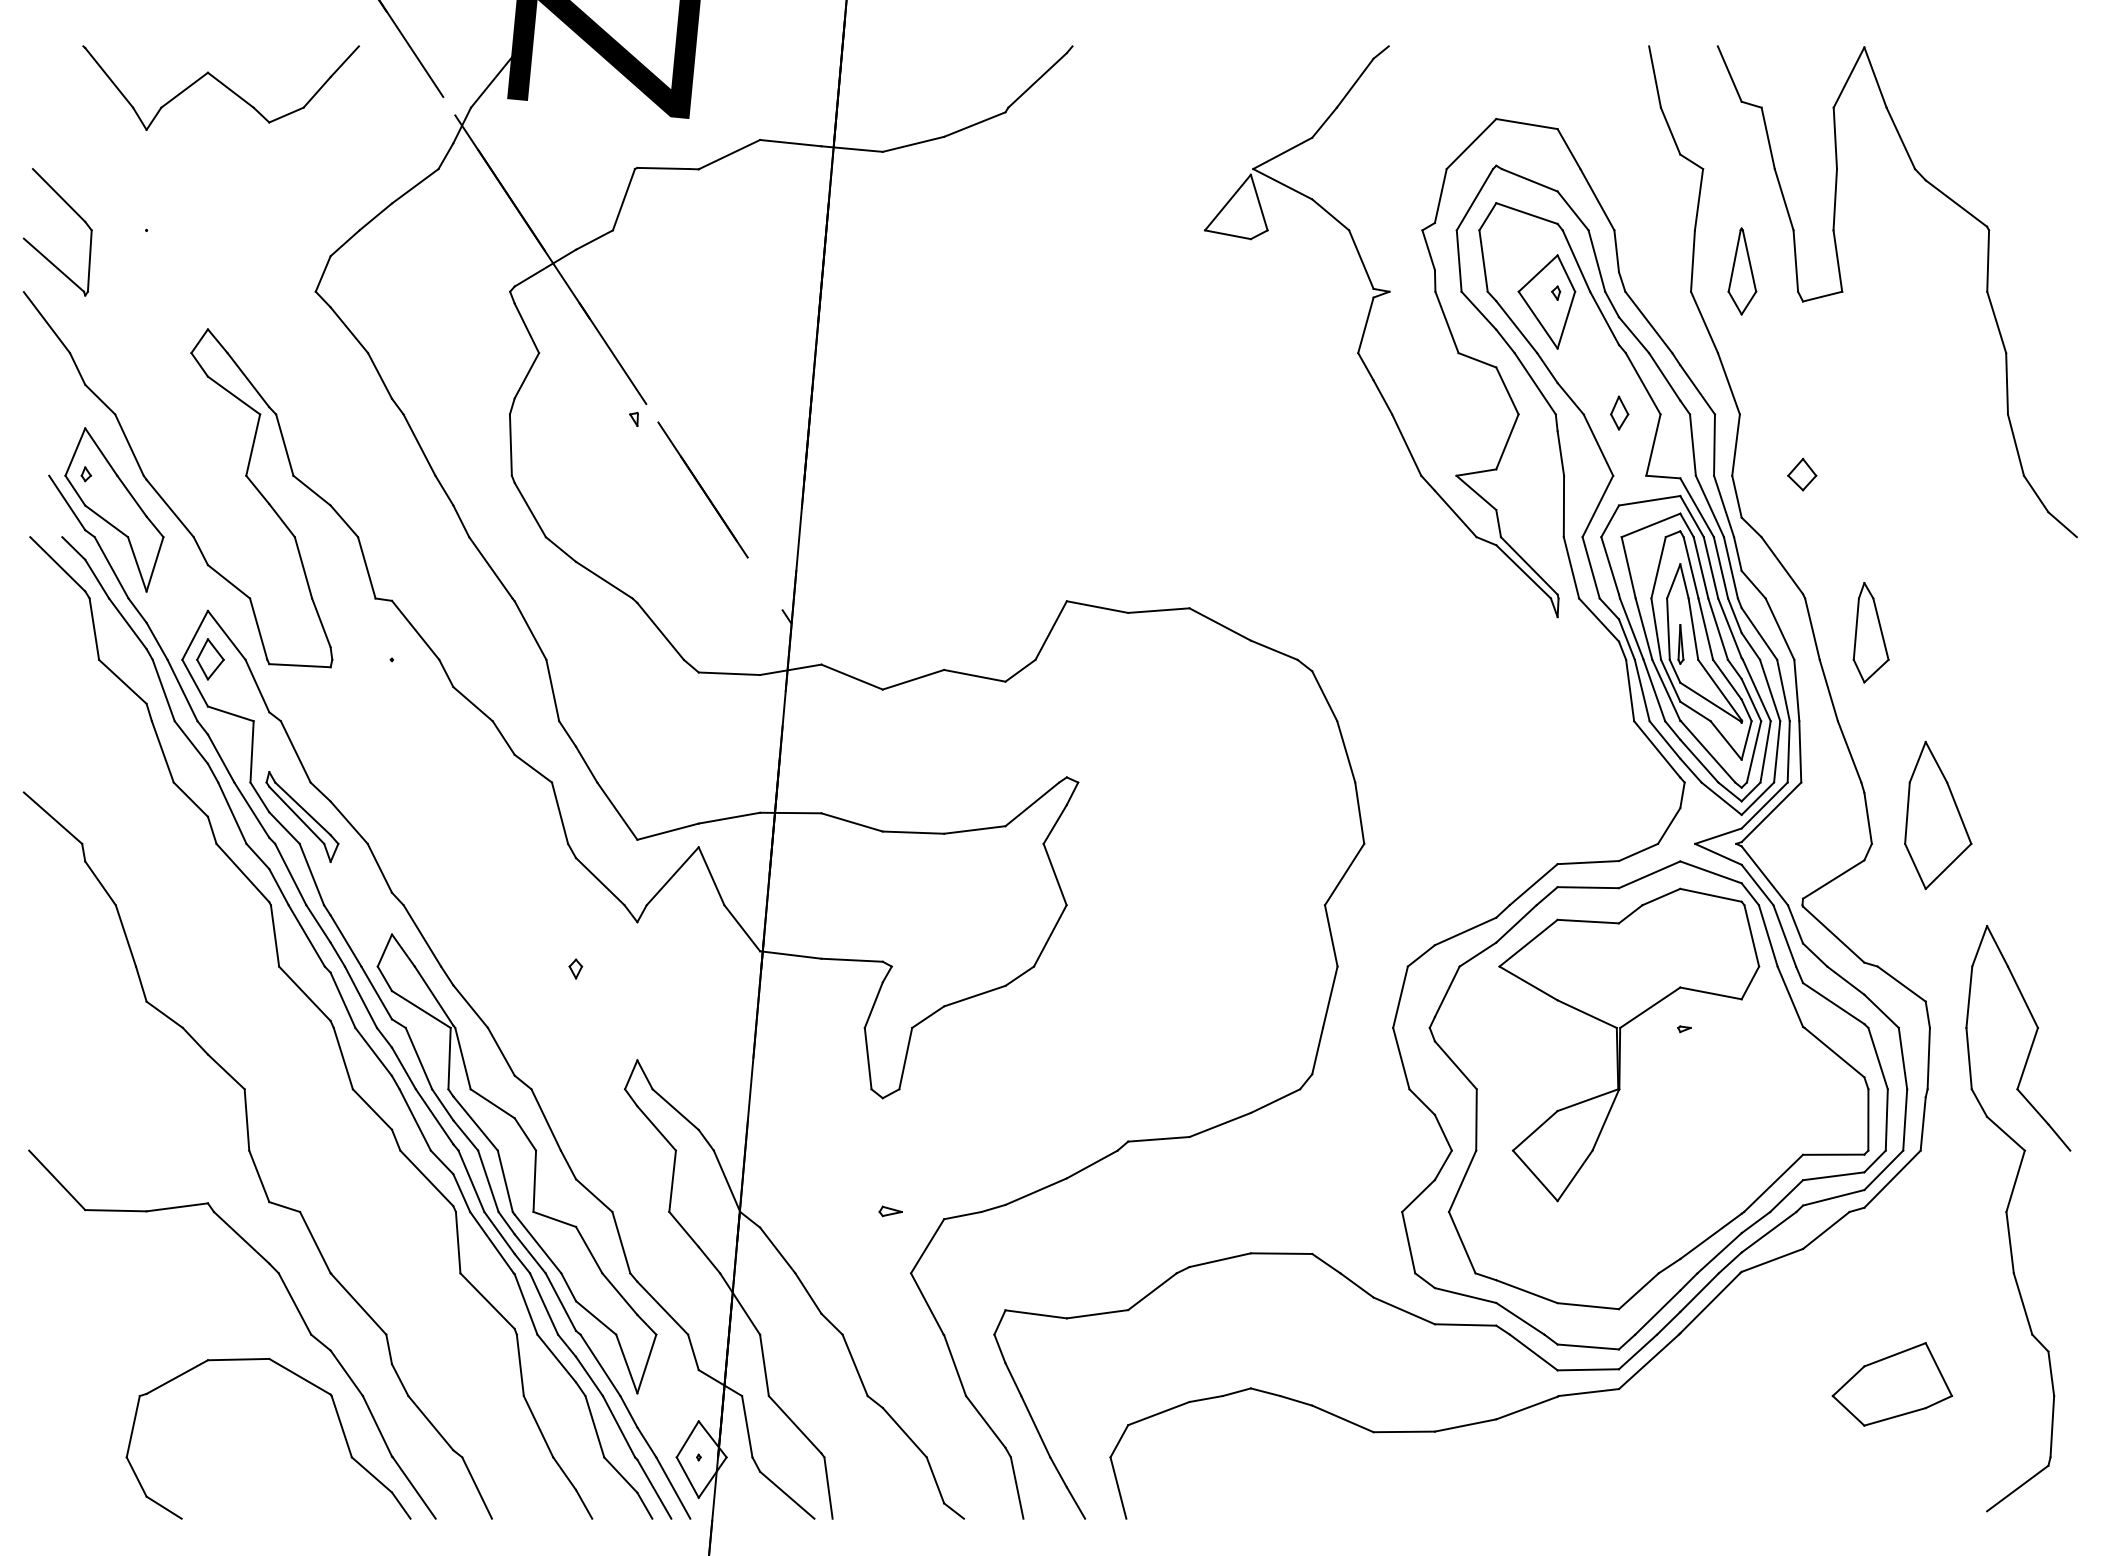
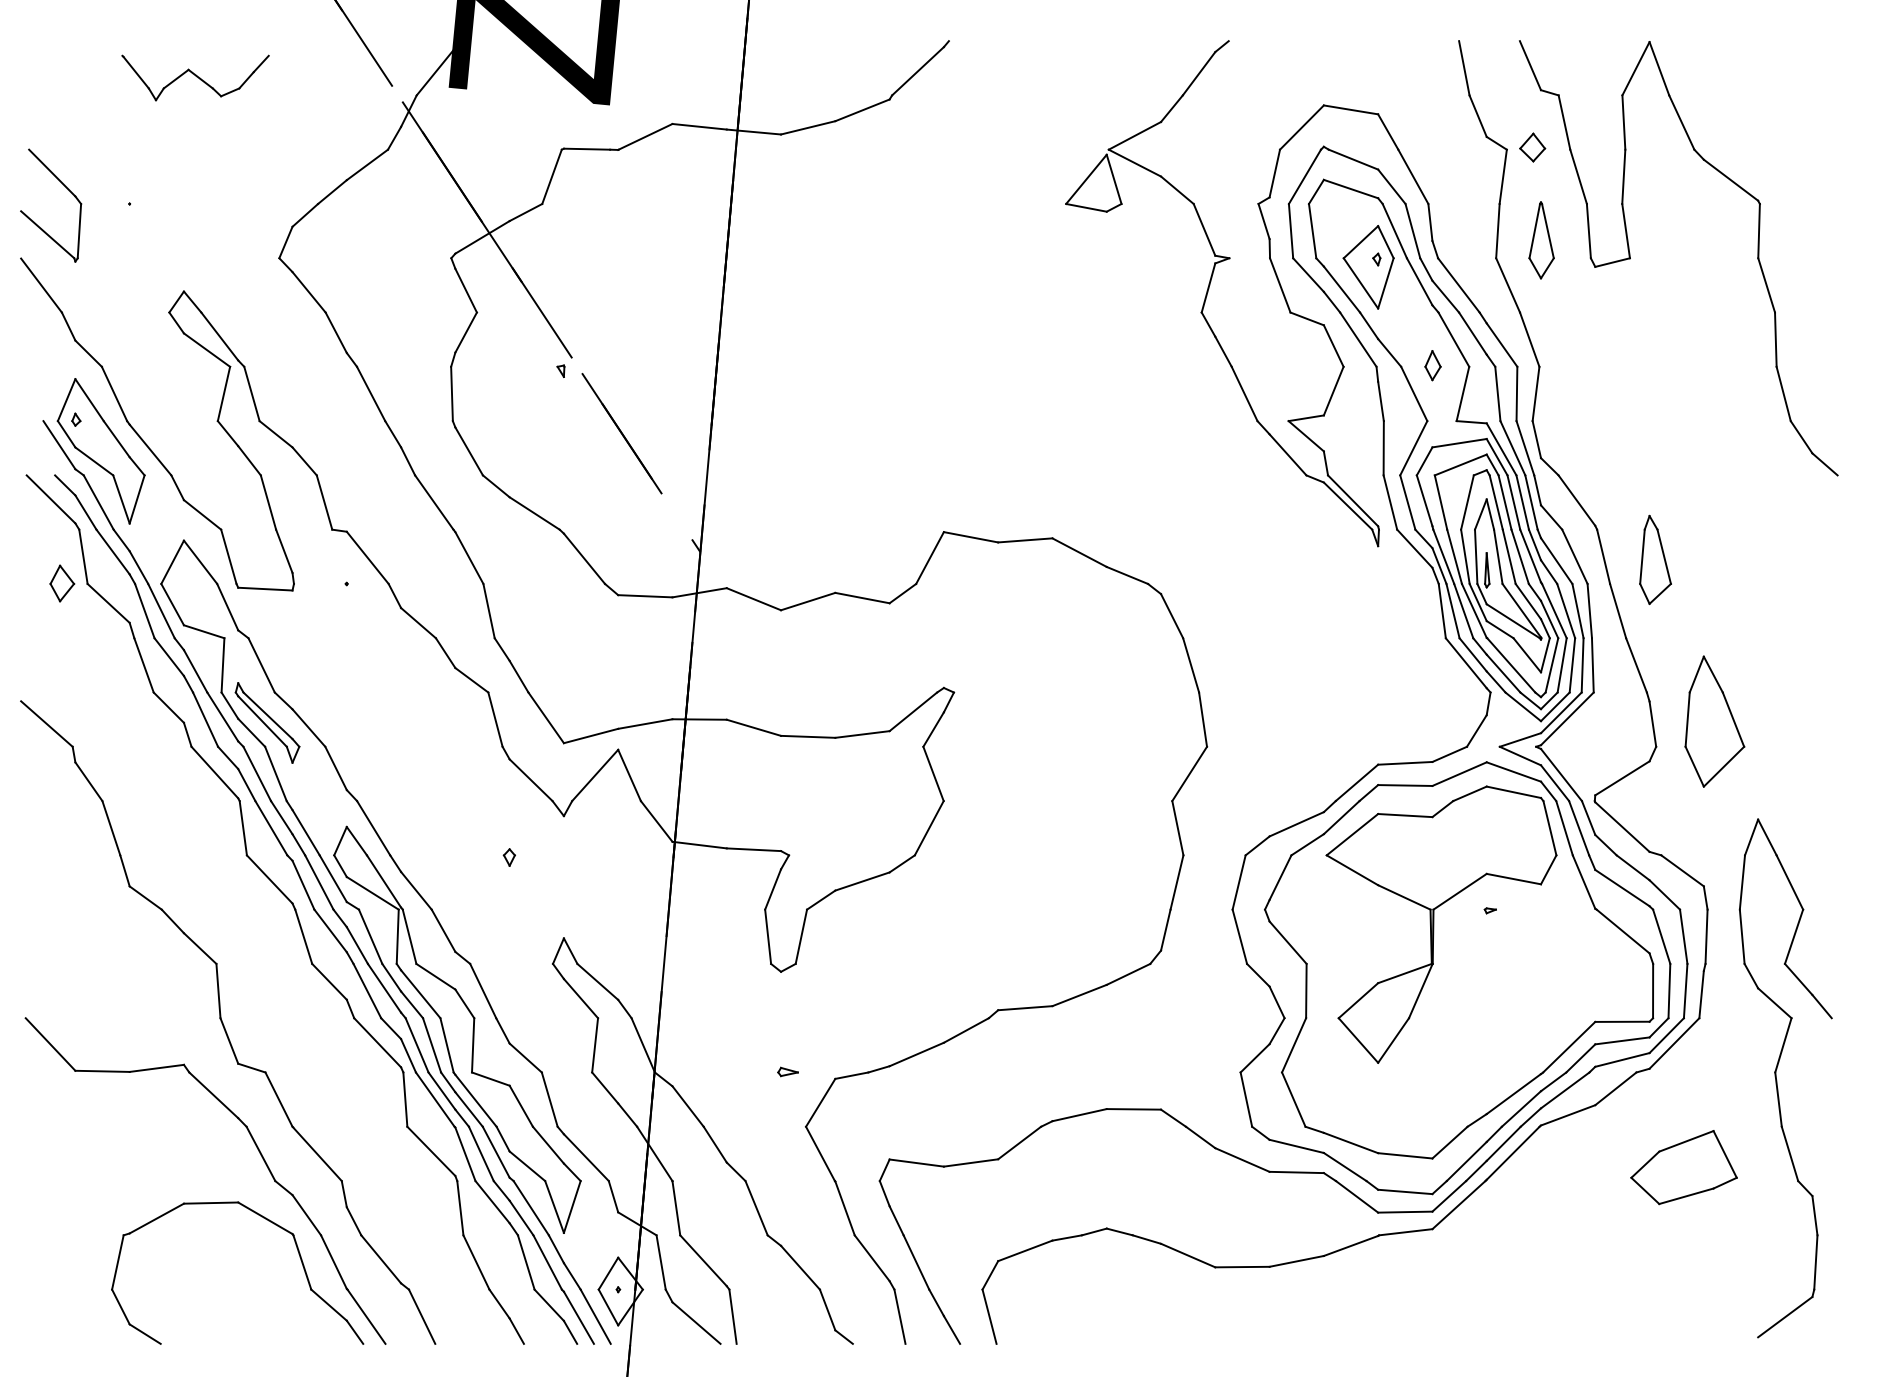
part: (220, 87) -> (195, 77), size x0.6
part: (1802, 474) -> (1532, 147), moved
part: (210, 659) -> (62, 583), moved
part: (1892, 1384) -> (1684, 1167), moved

